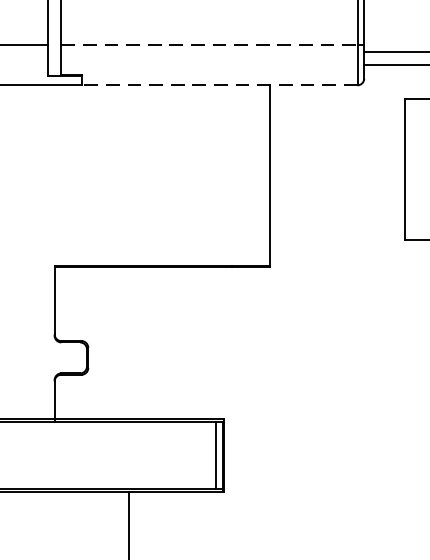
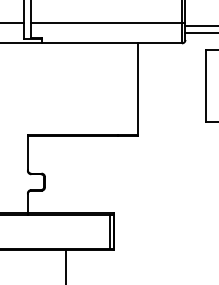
line: (211, 44) -> (107, 22), dashed -> solid
line: (218, 85) -> (111, 43), dashed -> solid

